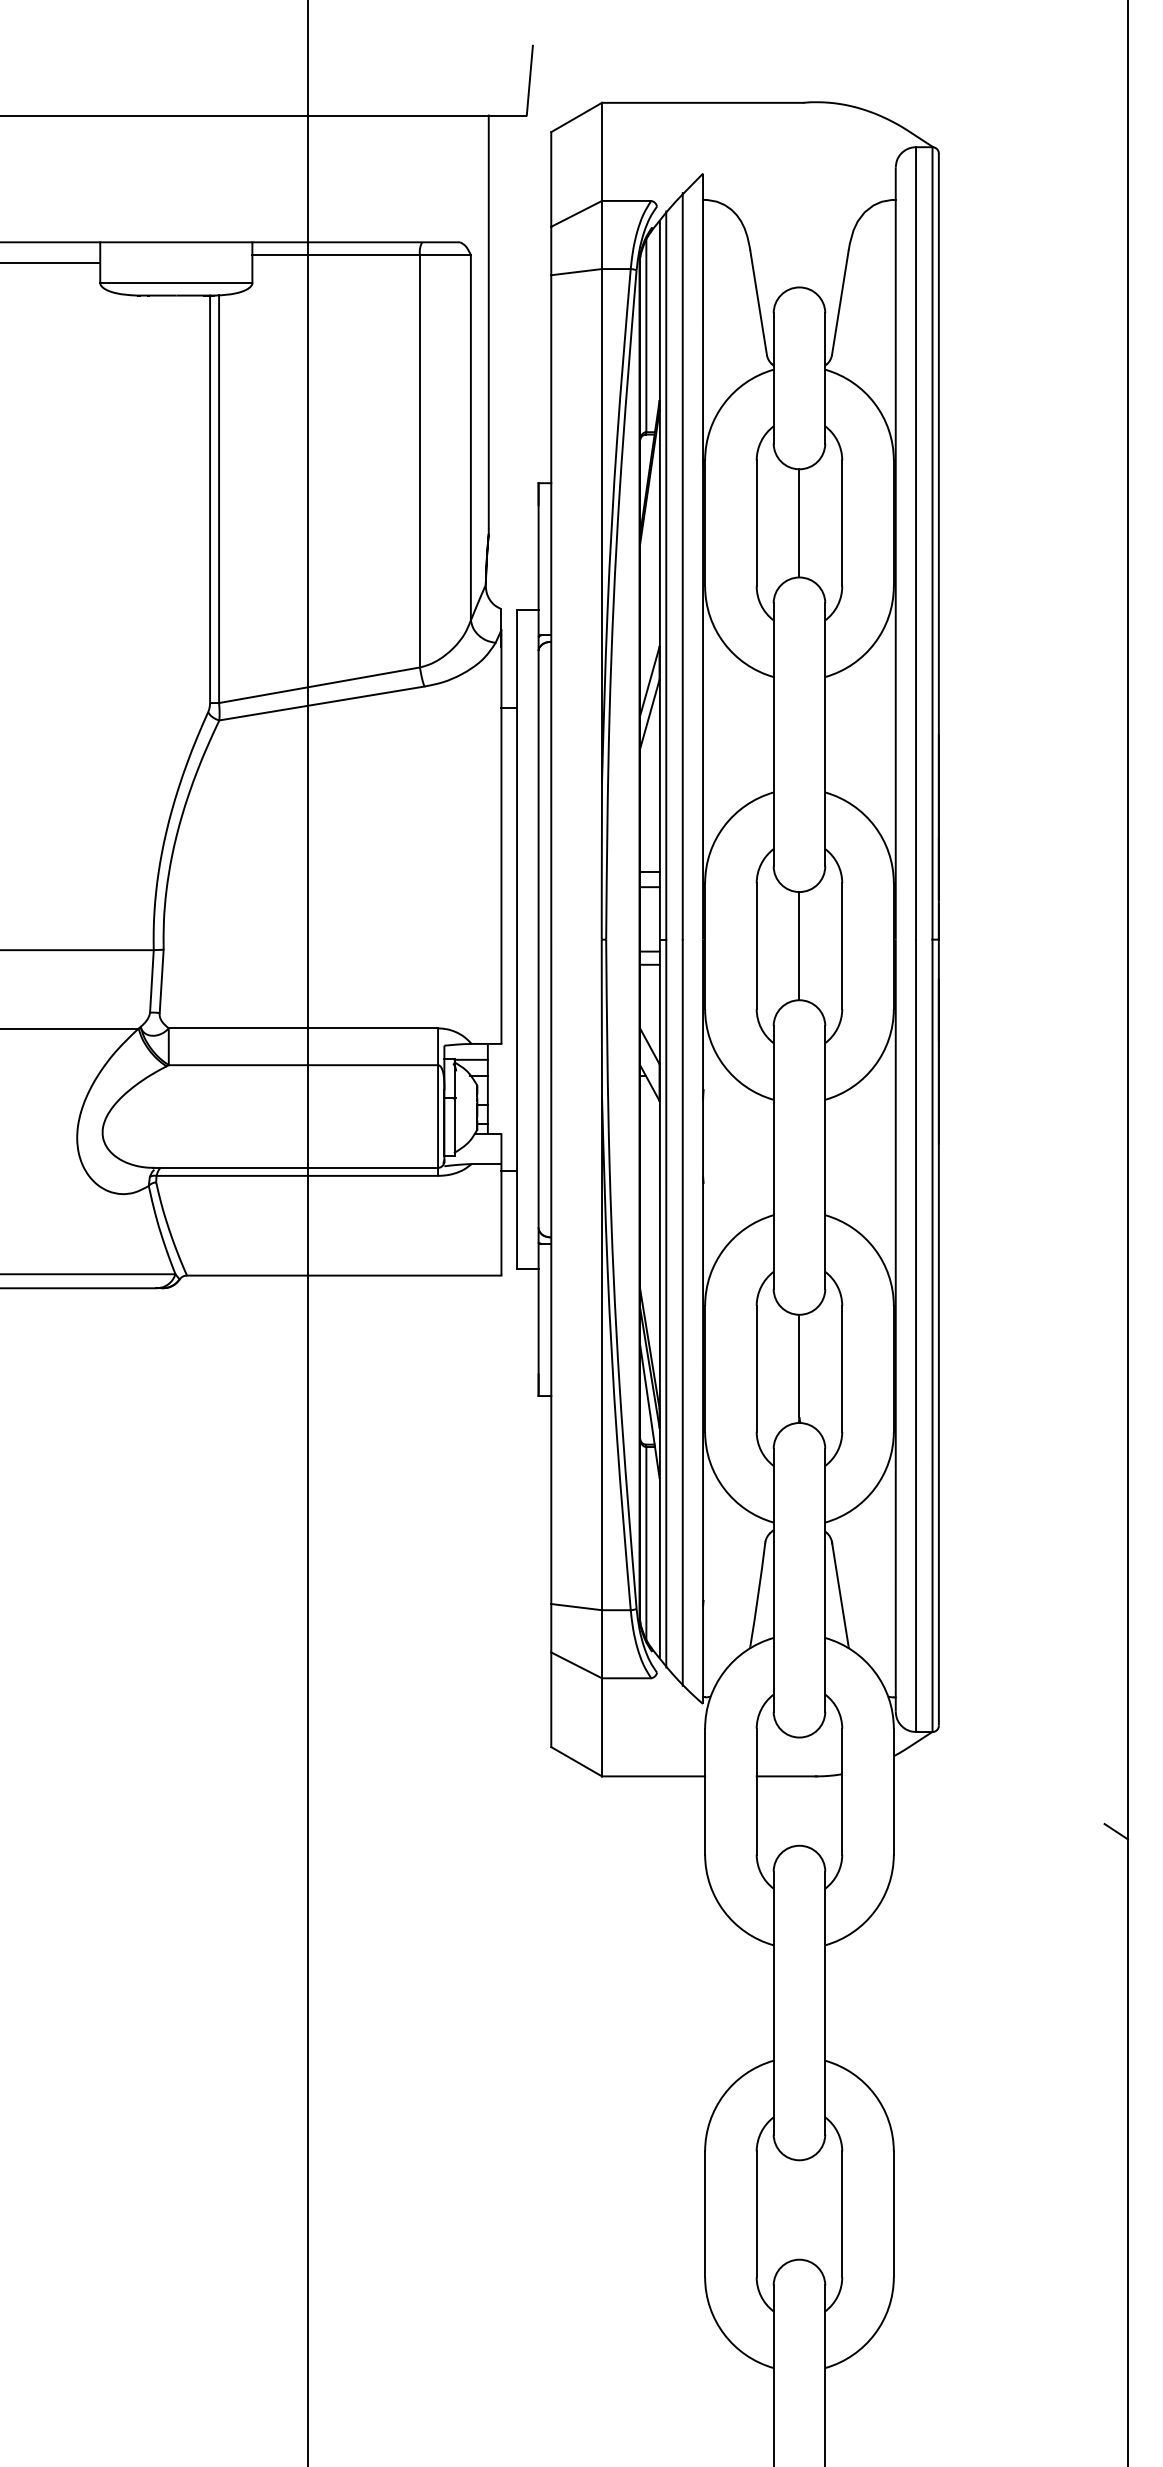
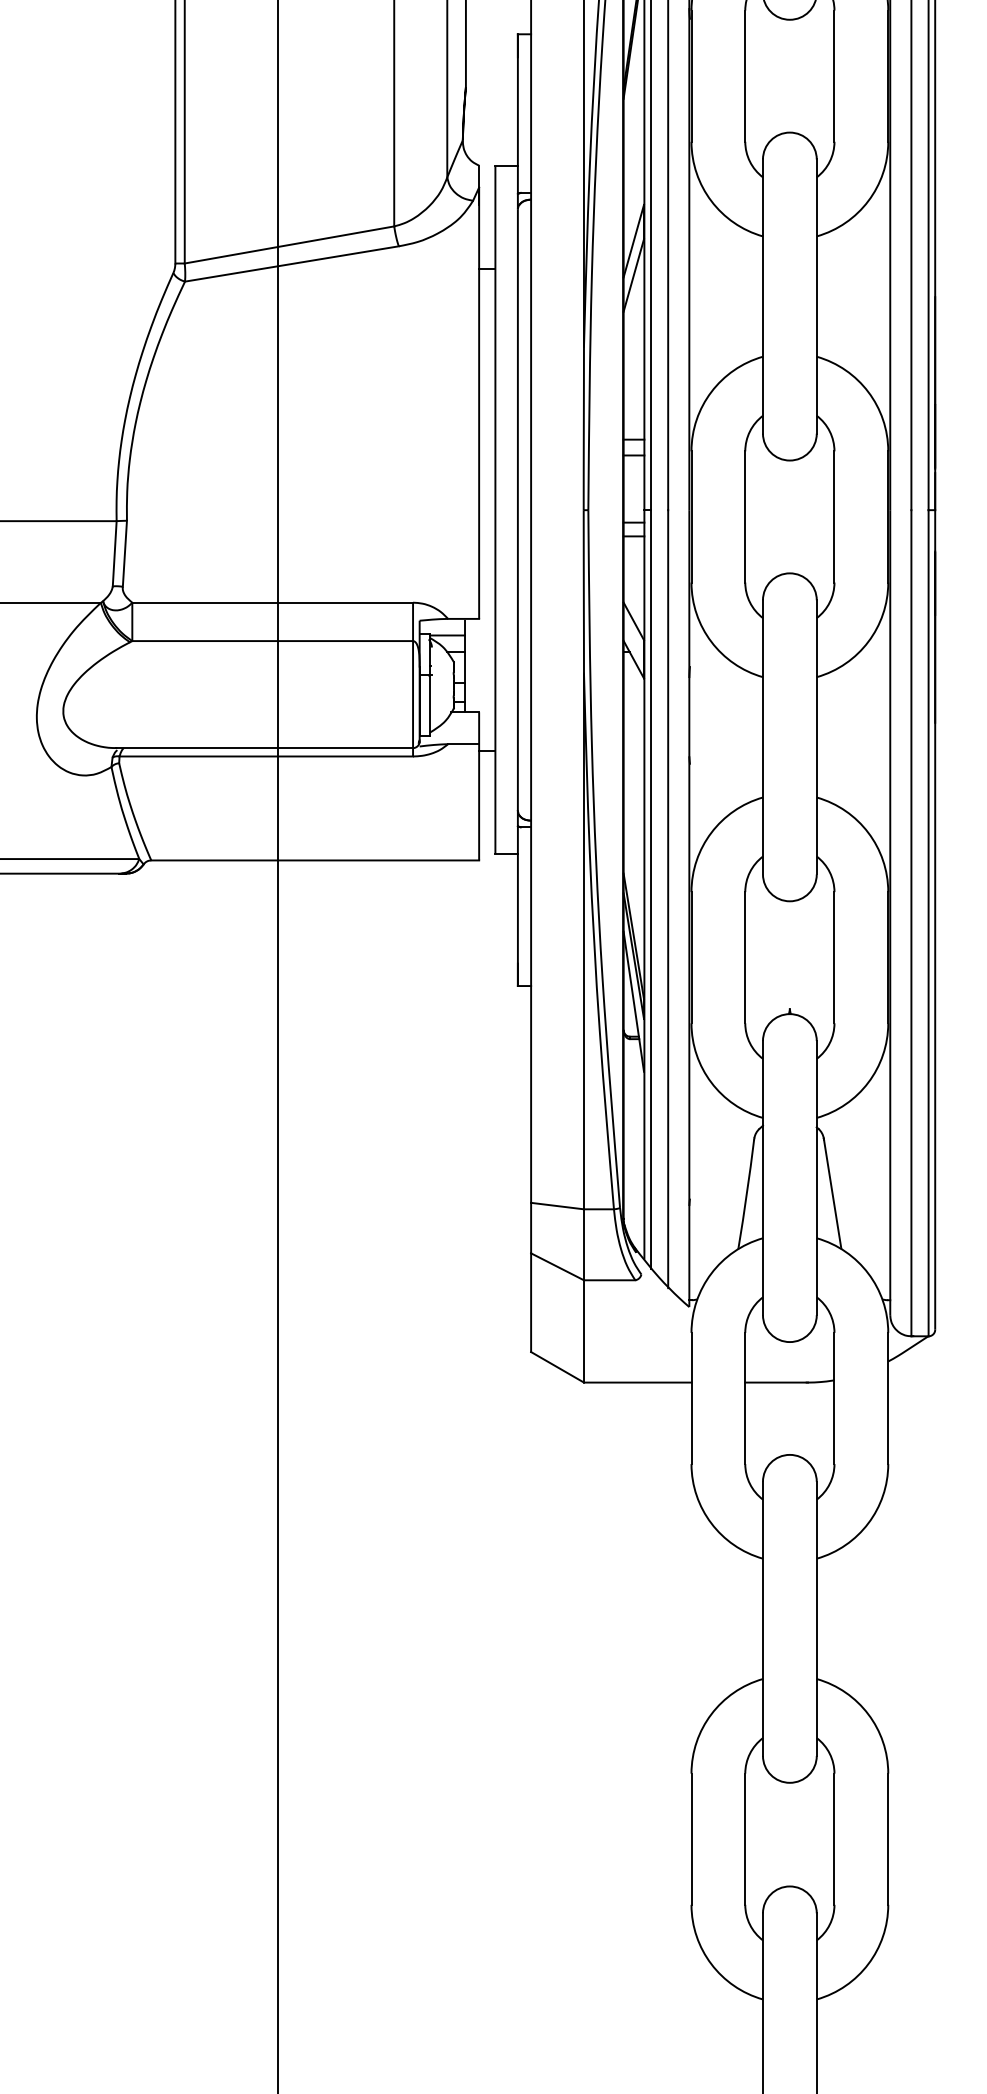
line: (799, 523) -> (789, 76), removed
line: (799, 946) -> (789, 517), removed
line: (799, 1365) -> (789, 954), removed
line: (646, 1544) -> (630, 1140), removed

